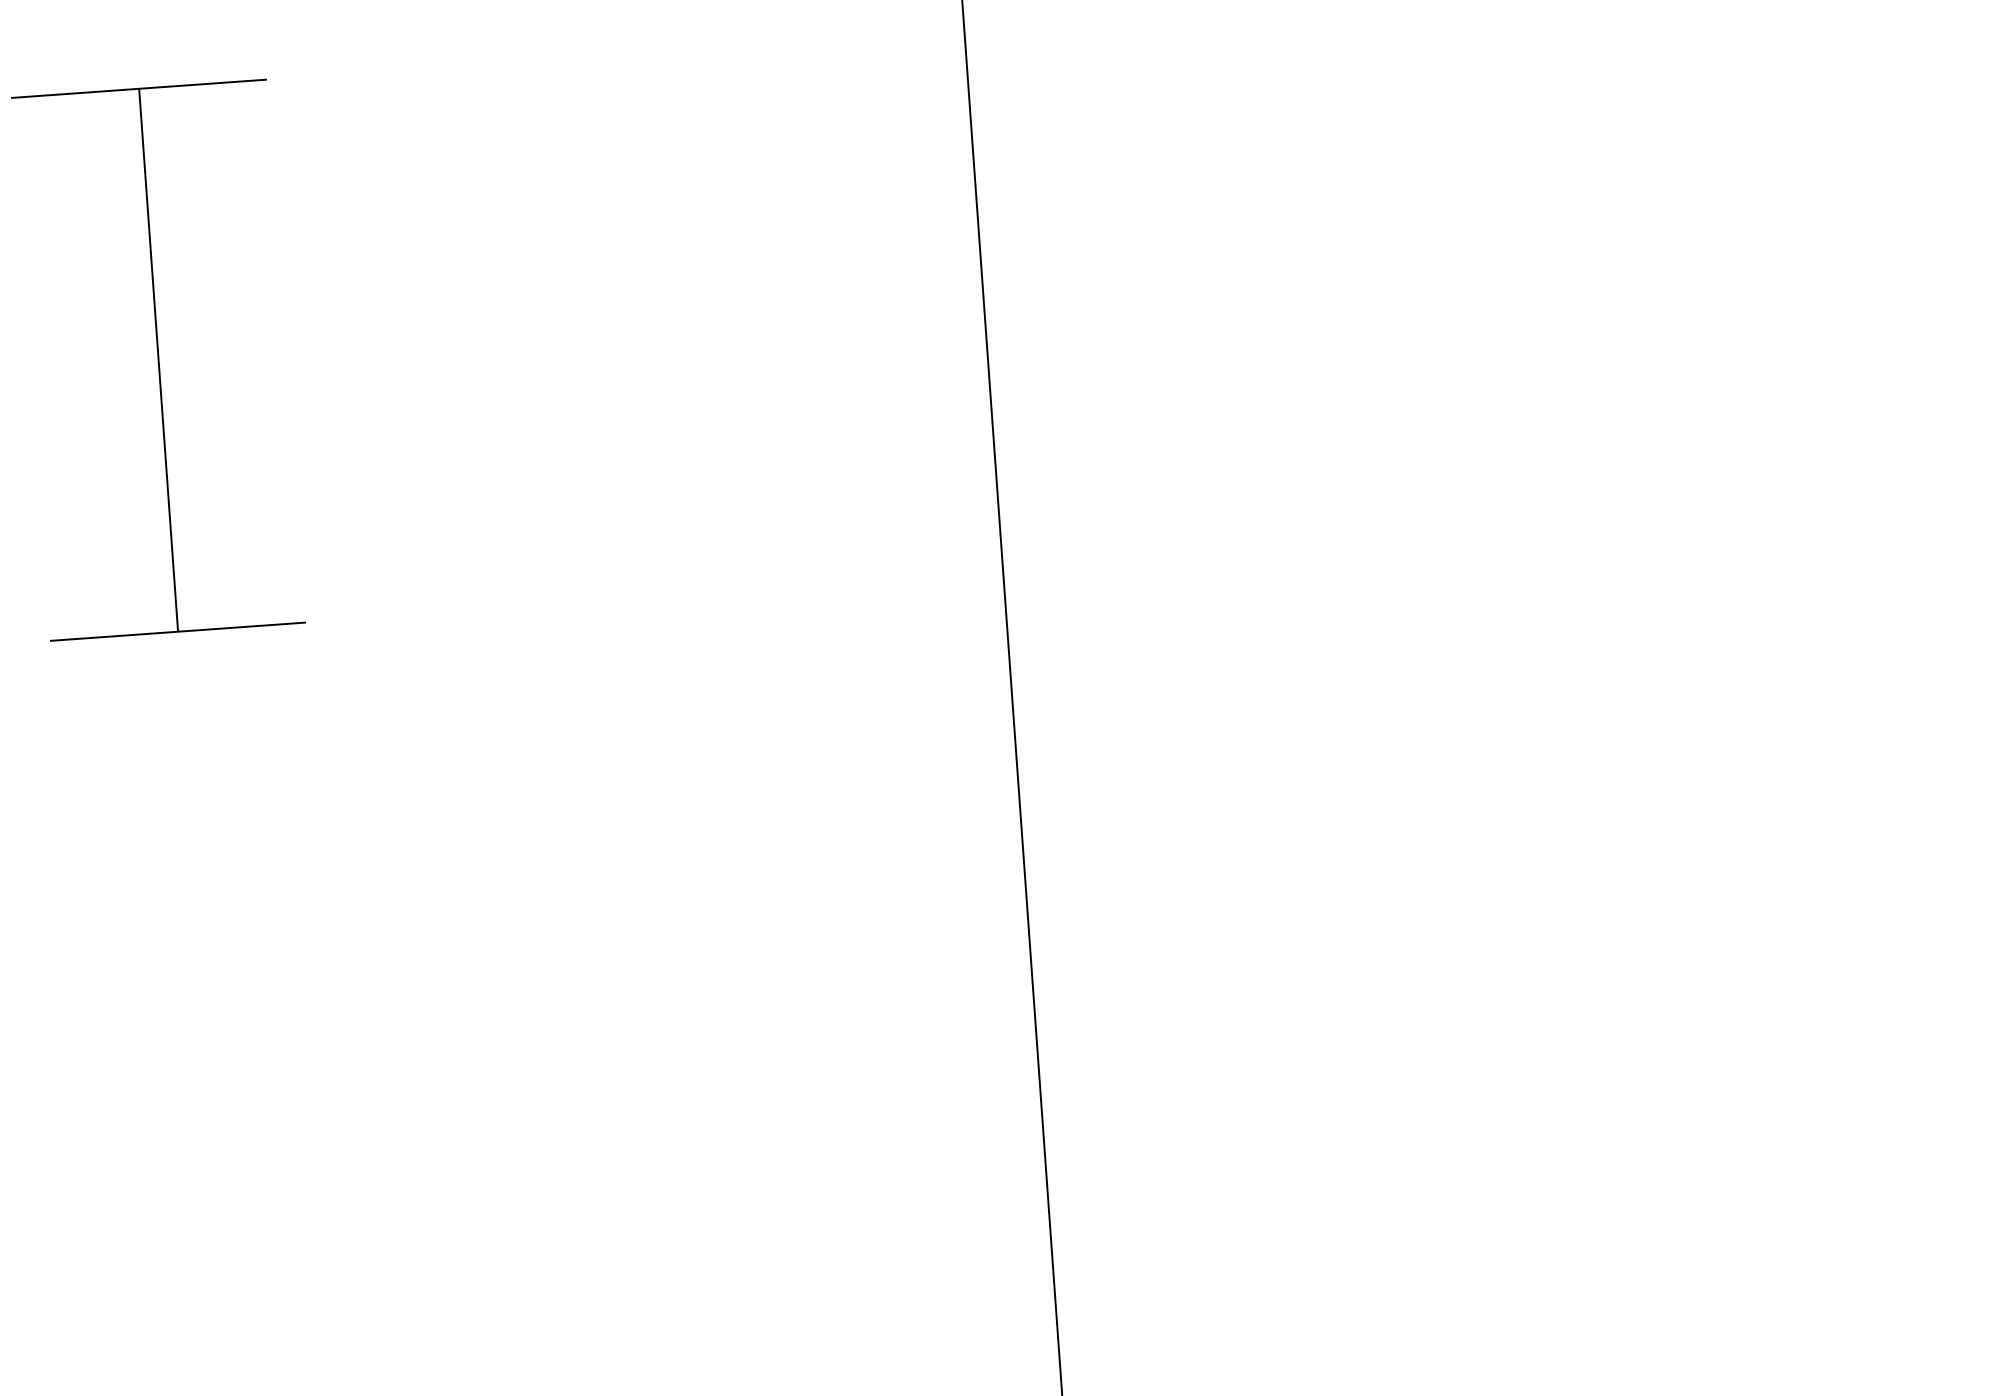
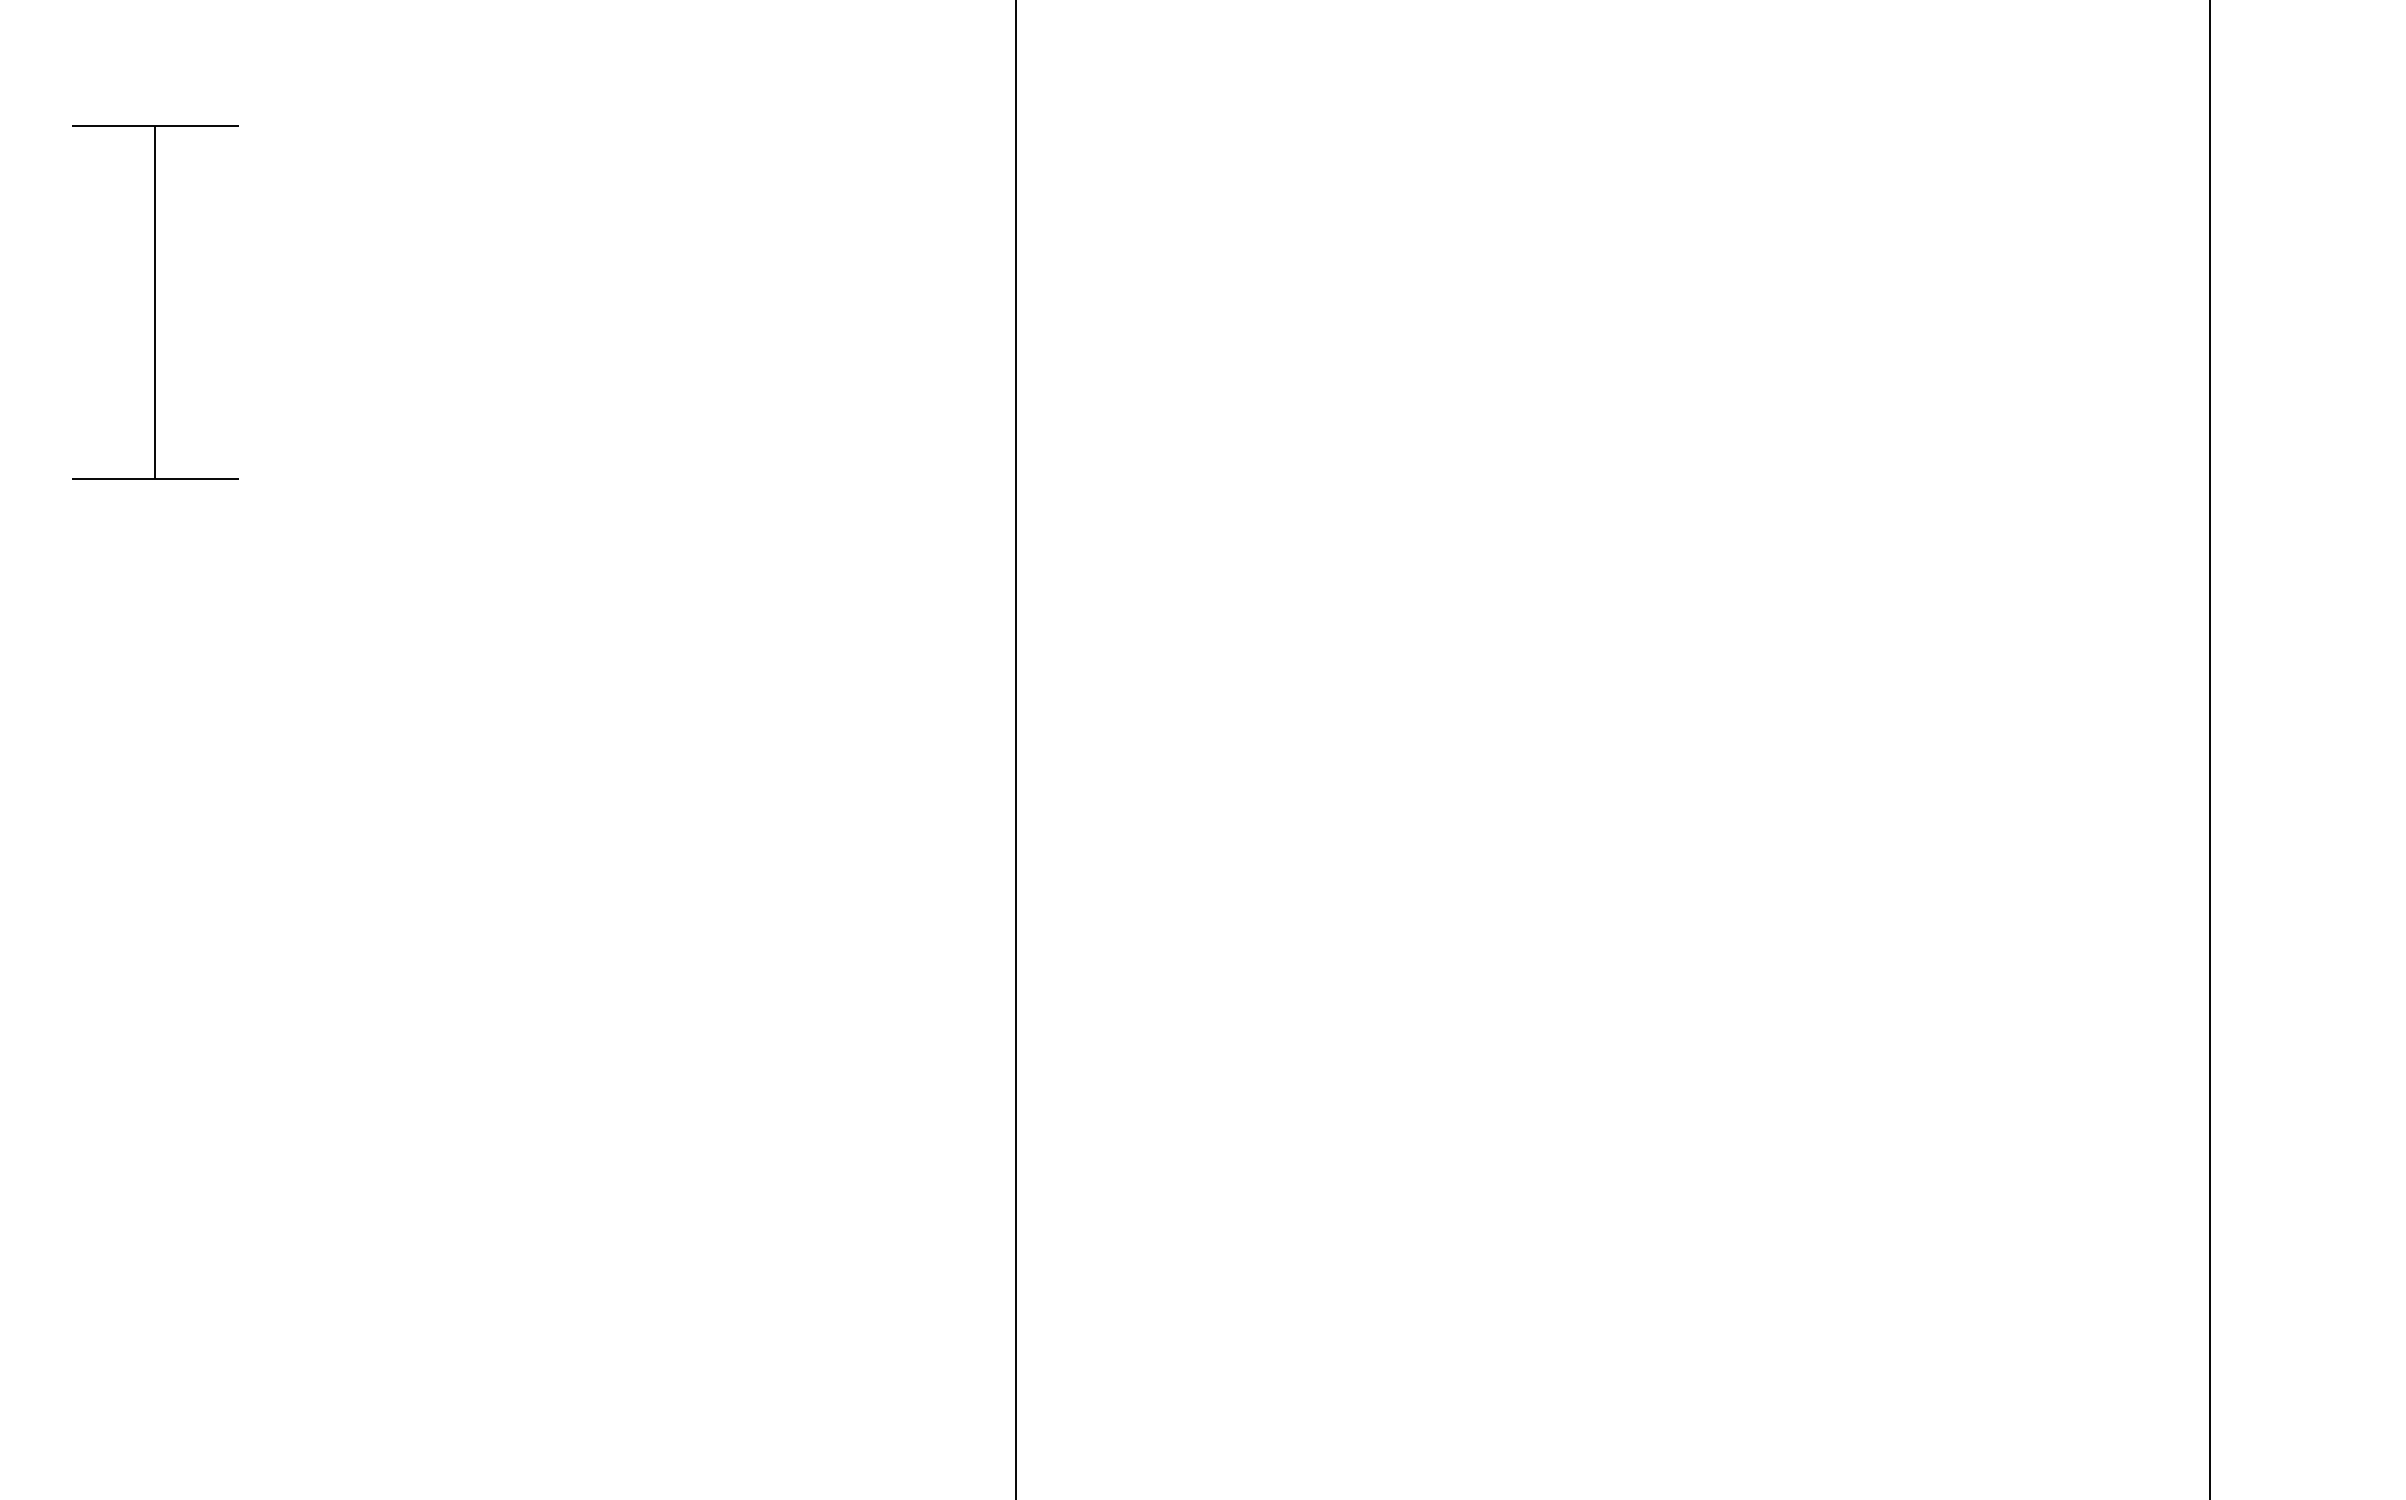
part: (158, 360) -> (155, 302), size x0.62

